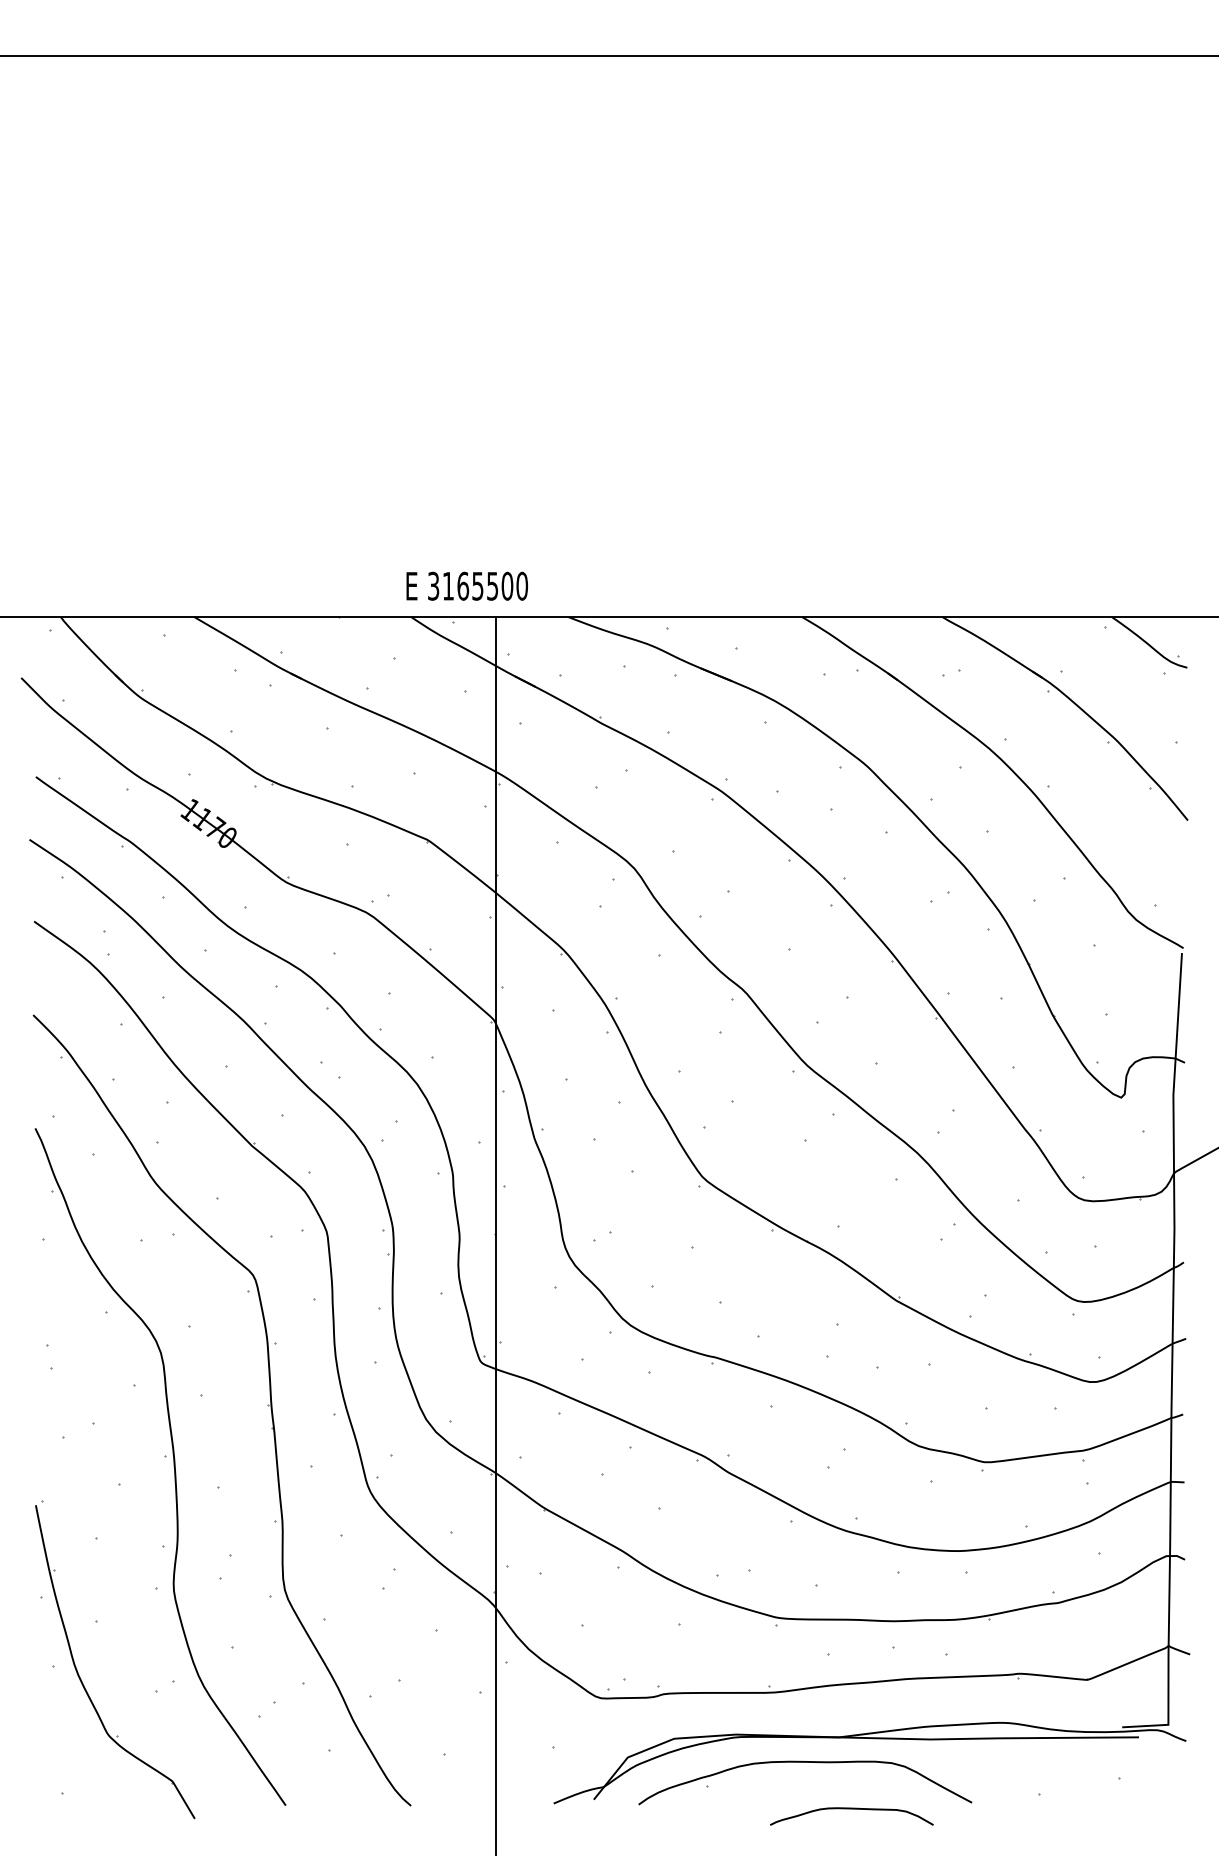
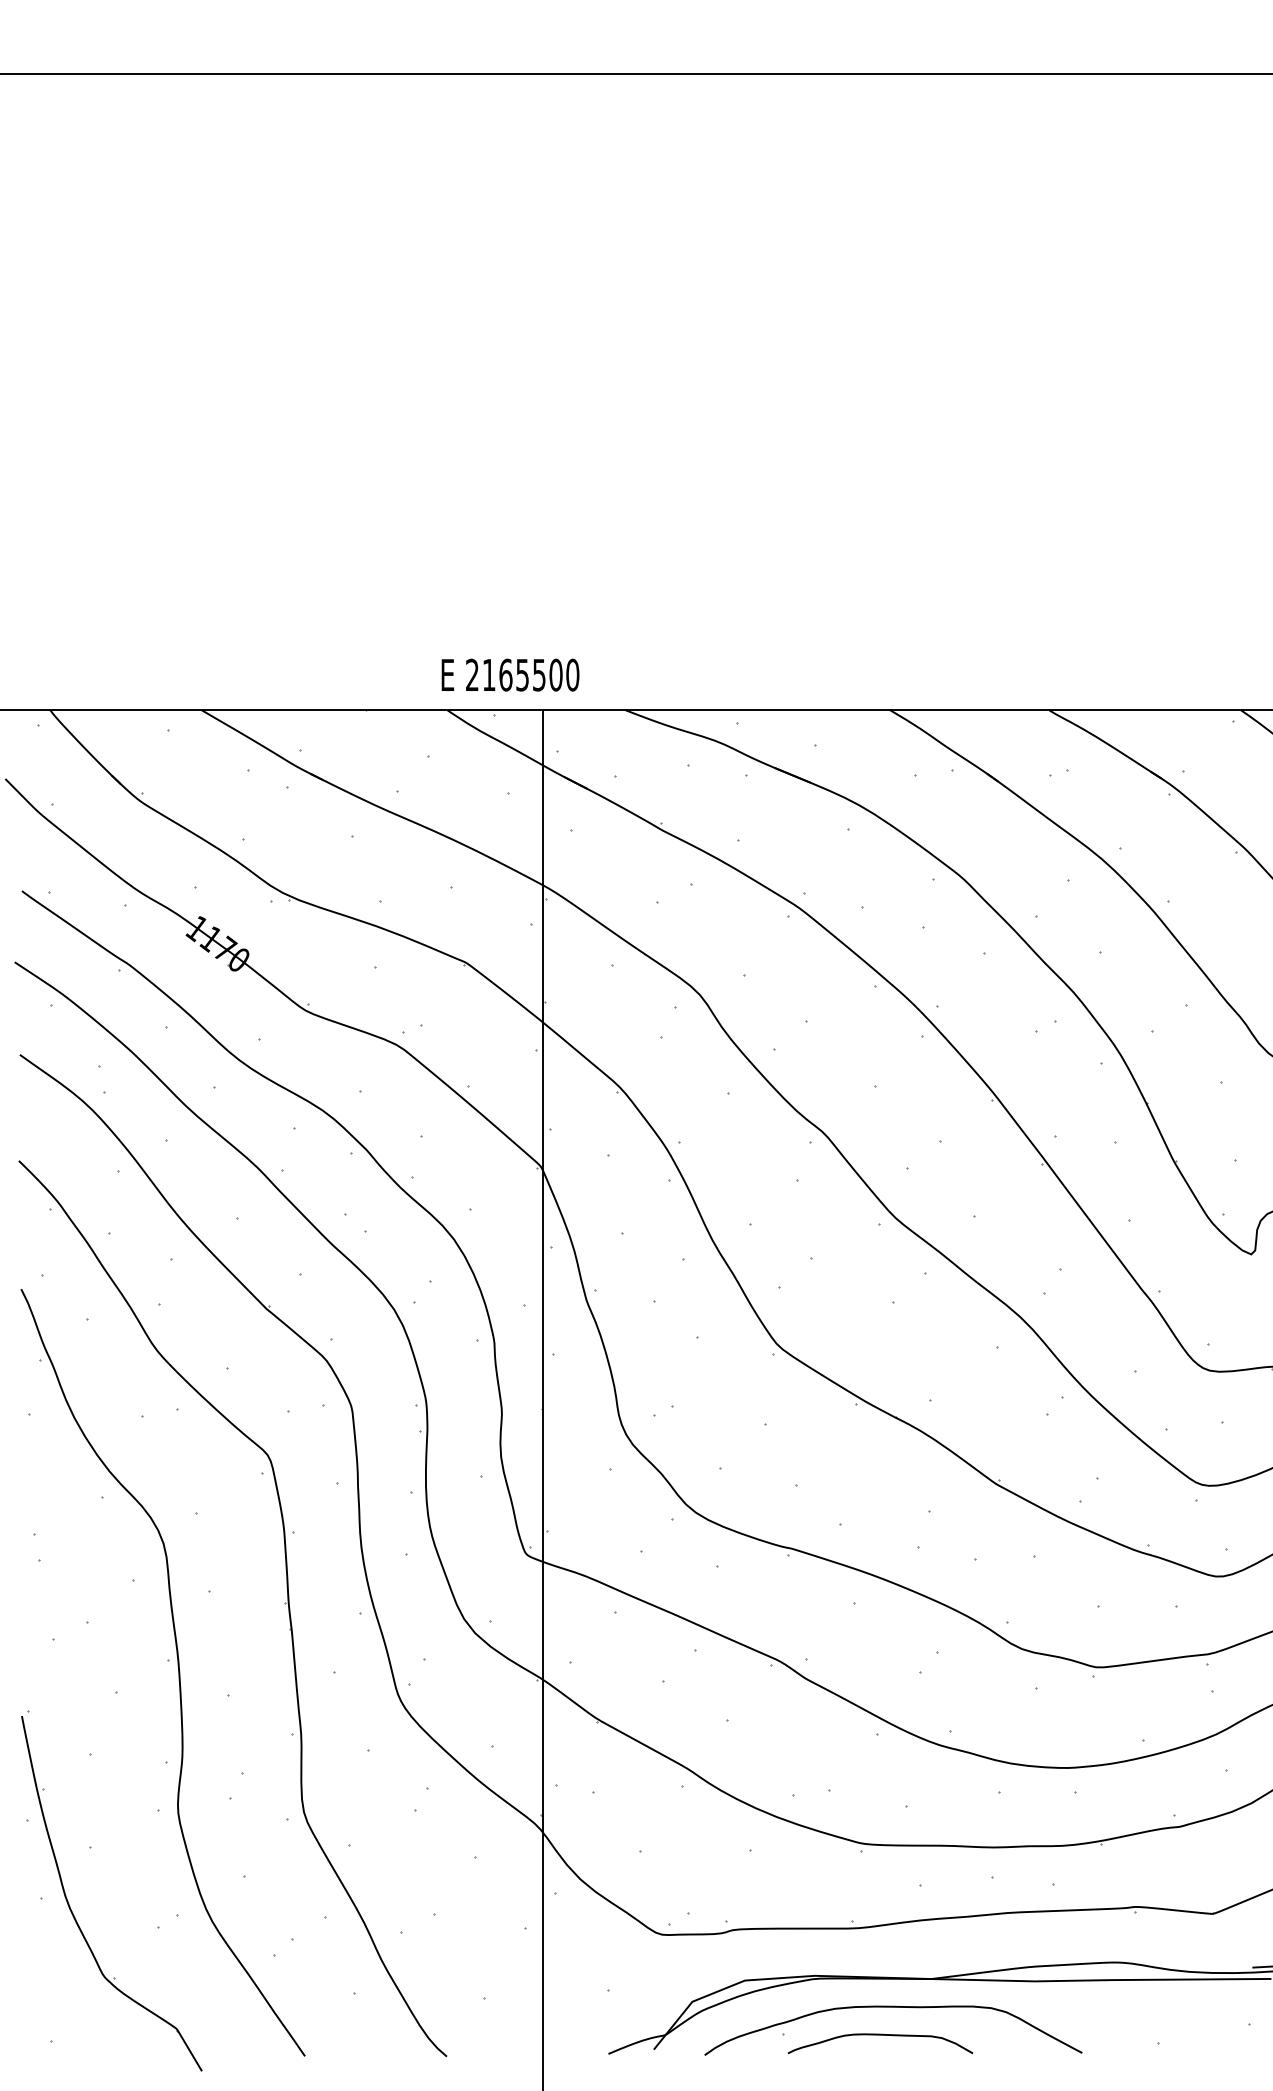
text: (433, 586) -> (472, 675), 3165500 -> 2165500
curve: (851, 1809) -> (880, 2035), moved

